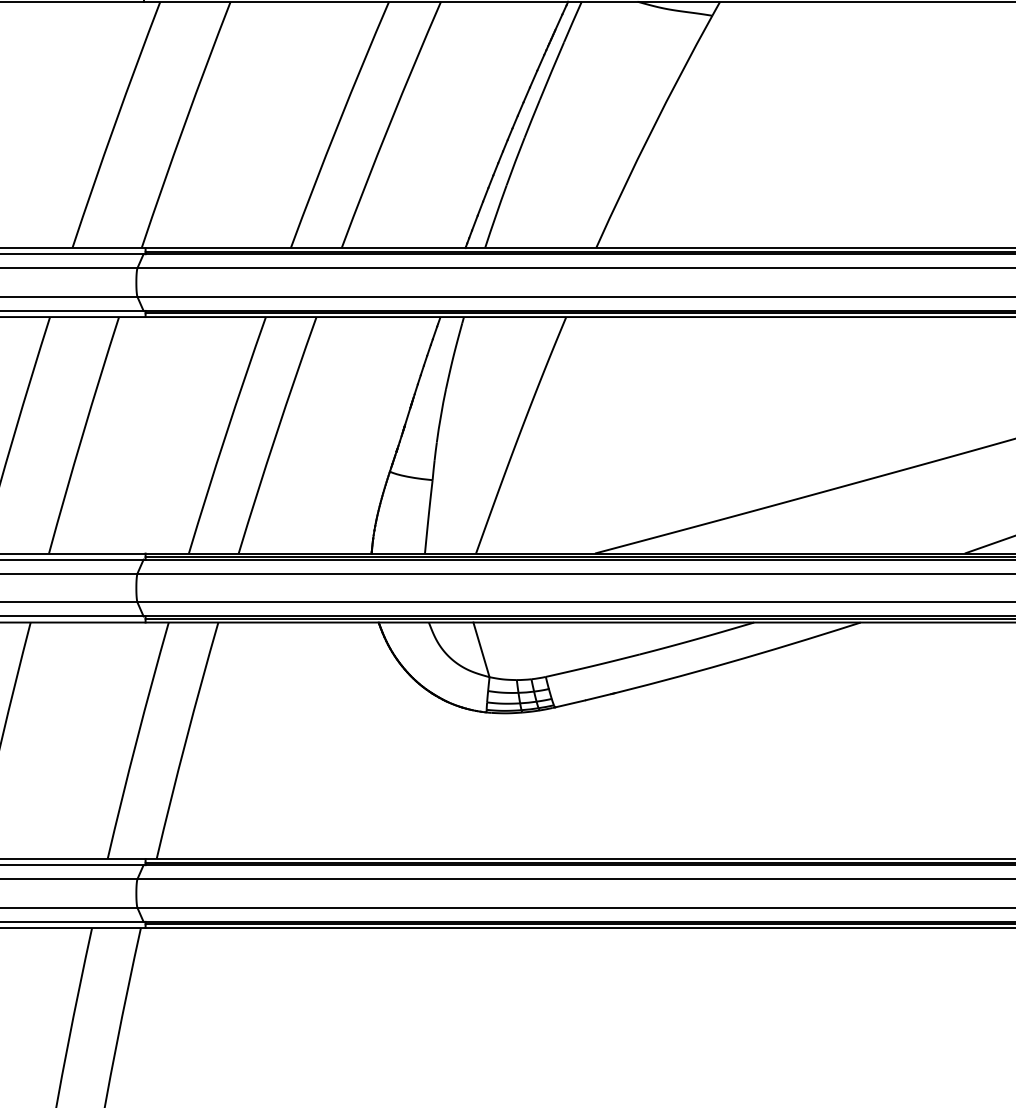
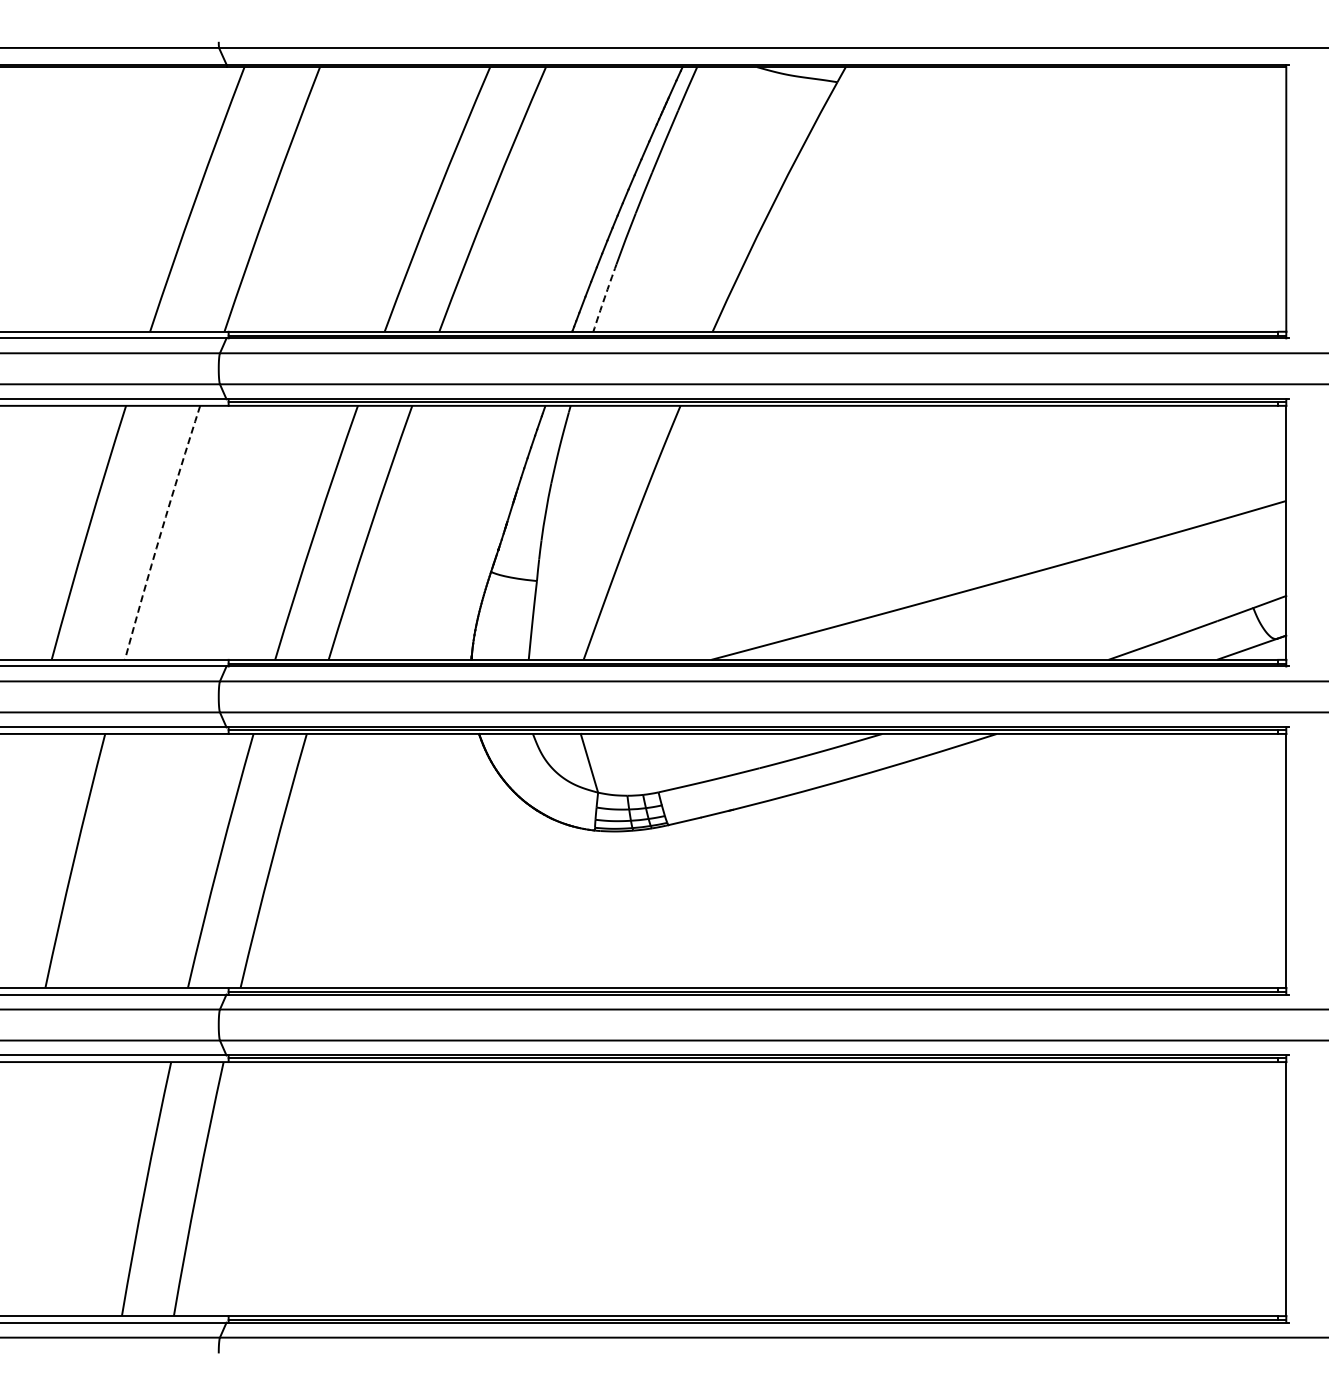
arc: (495, 216) -> (604, 297), solid -> dashed
arc: (83, 434) -> (161, 532), solid -> dashed

